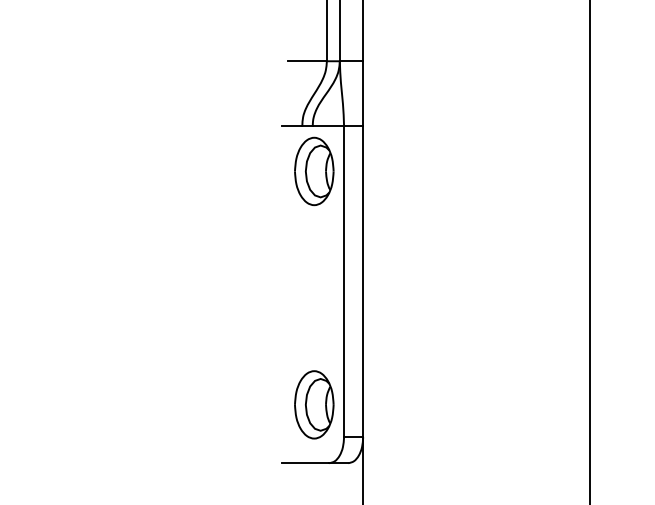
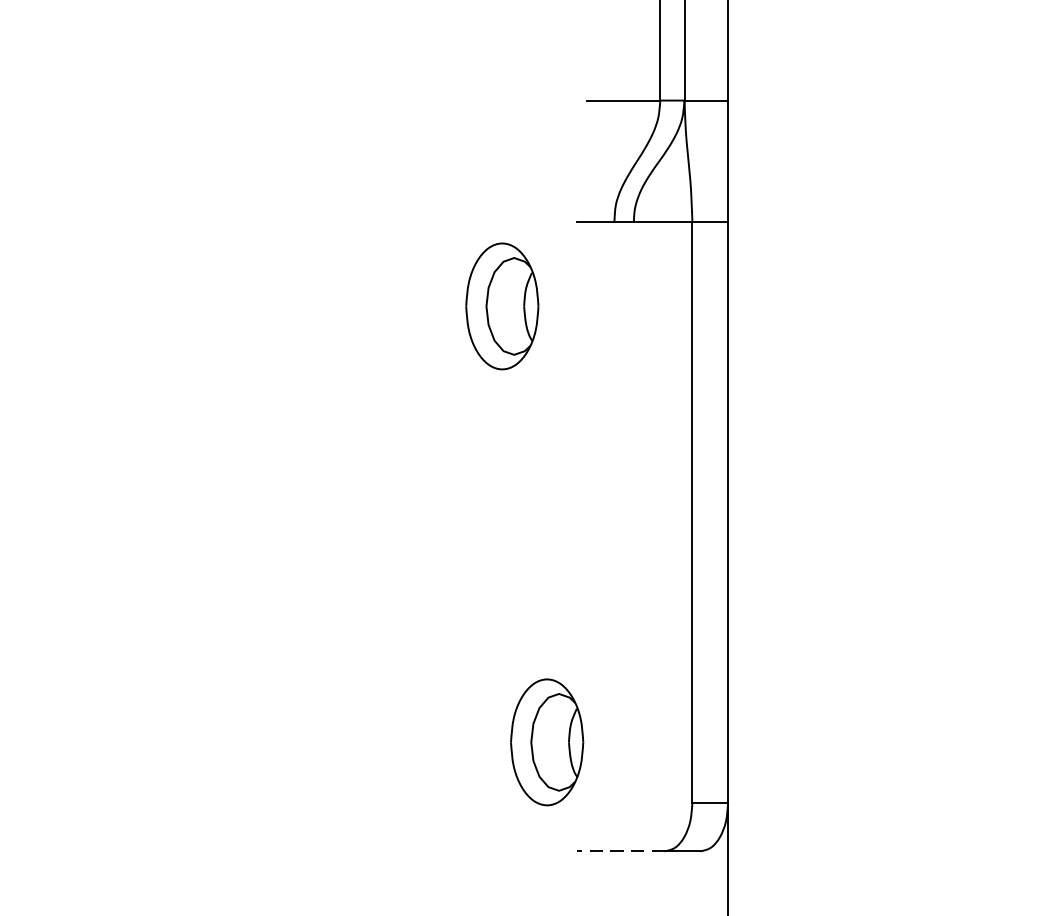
part: (314, 171) -> (502, 306), moved
part: (314, 404) -> (547, 741), moved
line: (305, 463) -> (620, 851), solid -> dashed

